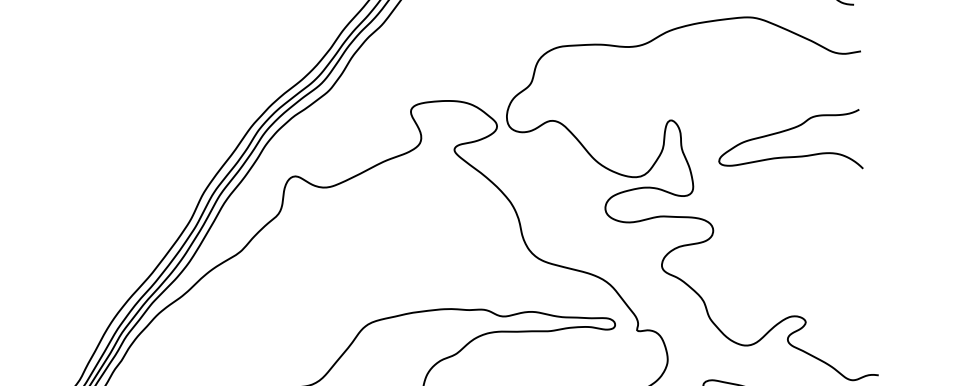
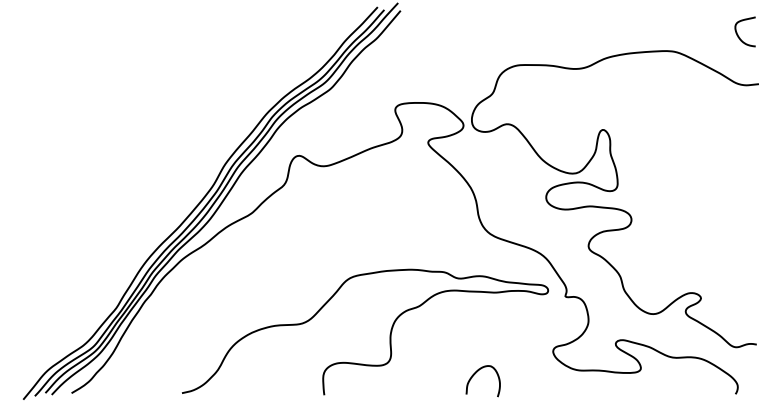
curve: (783, 132) -> (692, 145), removed

